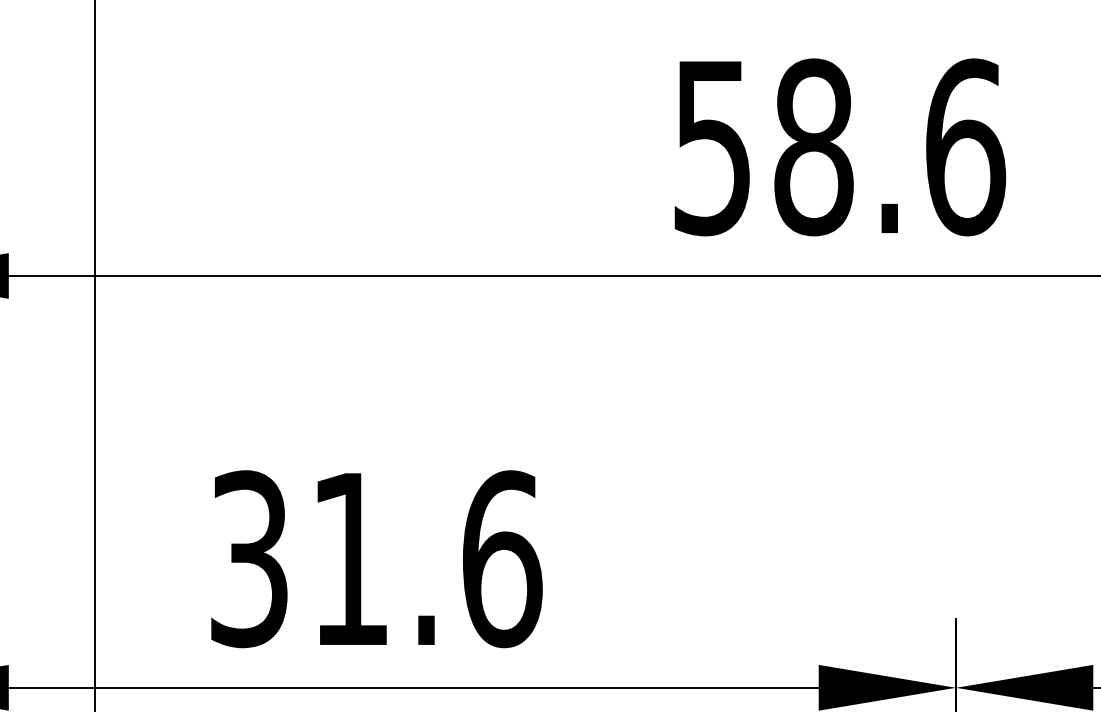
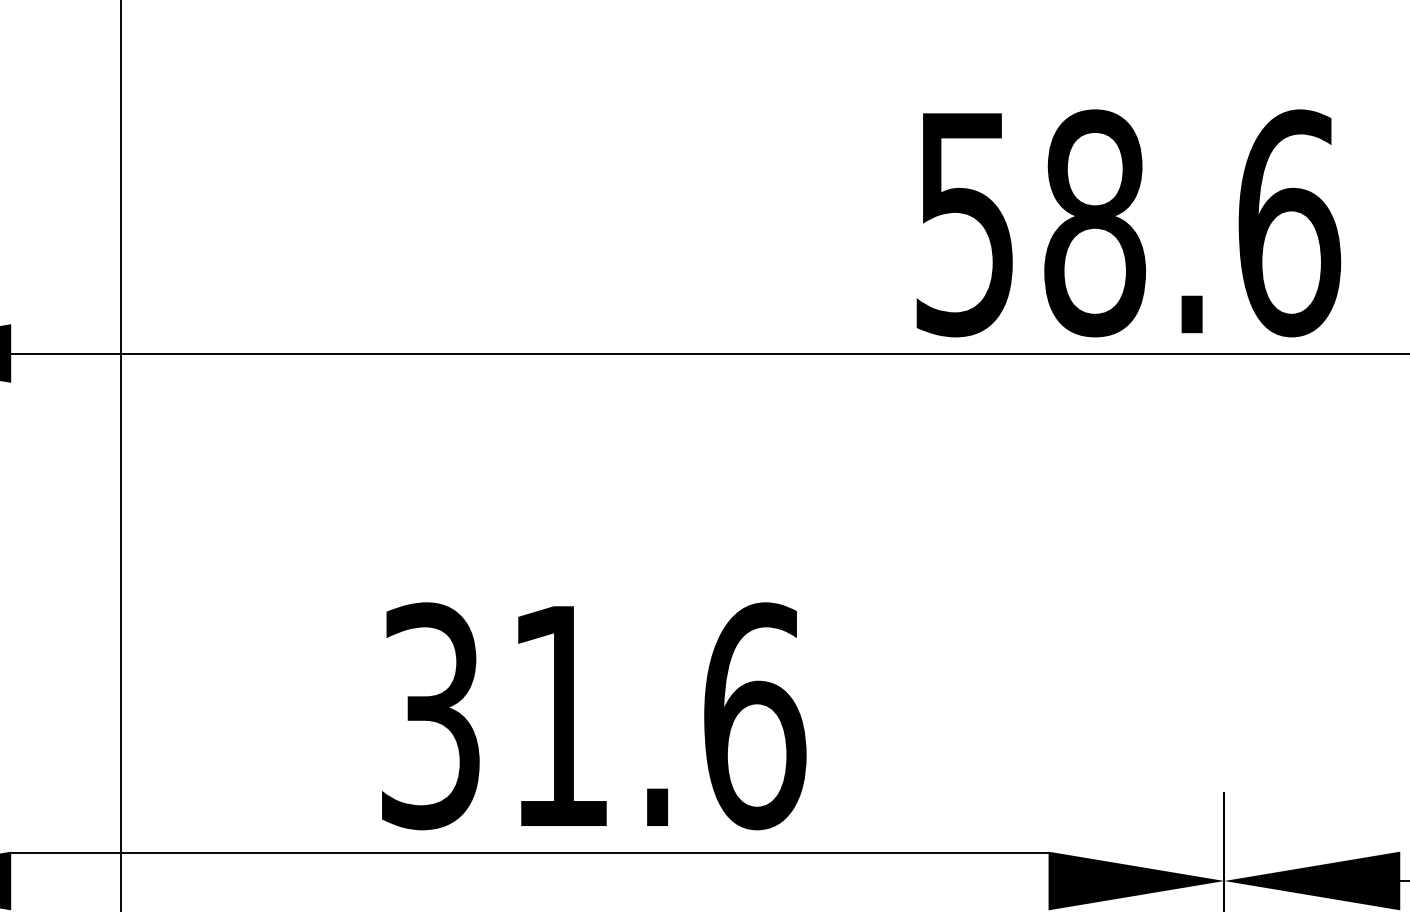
text: (840, 147) -> (1128, 223), moved
text: (376, 559) -> (593, 716), moved
line: (413, 687) -> (529, 852), moved

